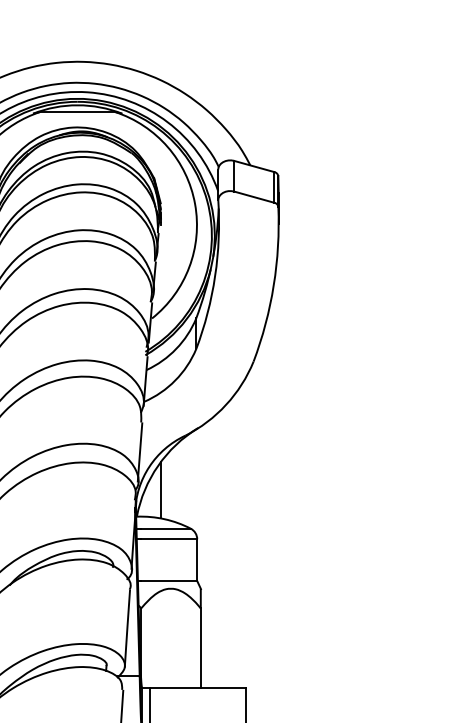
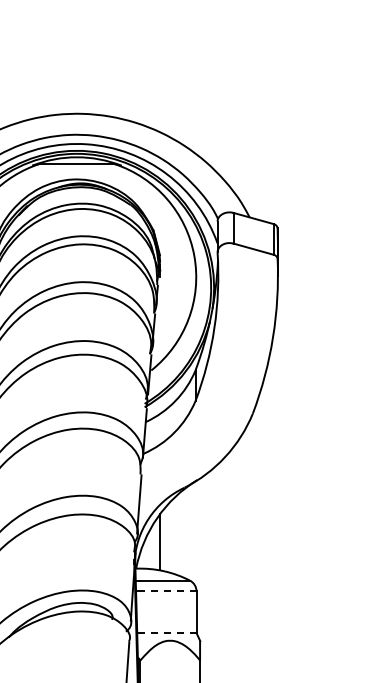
line: (168, 539) -> (167, 591), solid -> dashed
line: (168, 581) -> (167, 633), solid -> dashed

